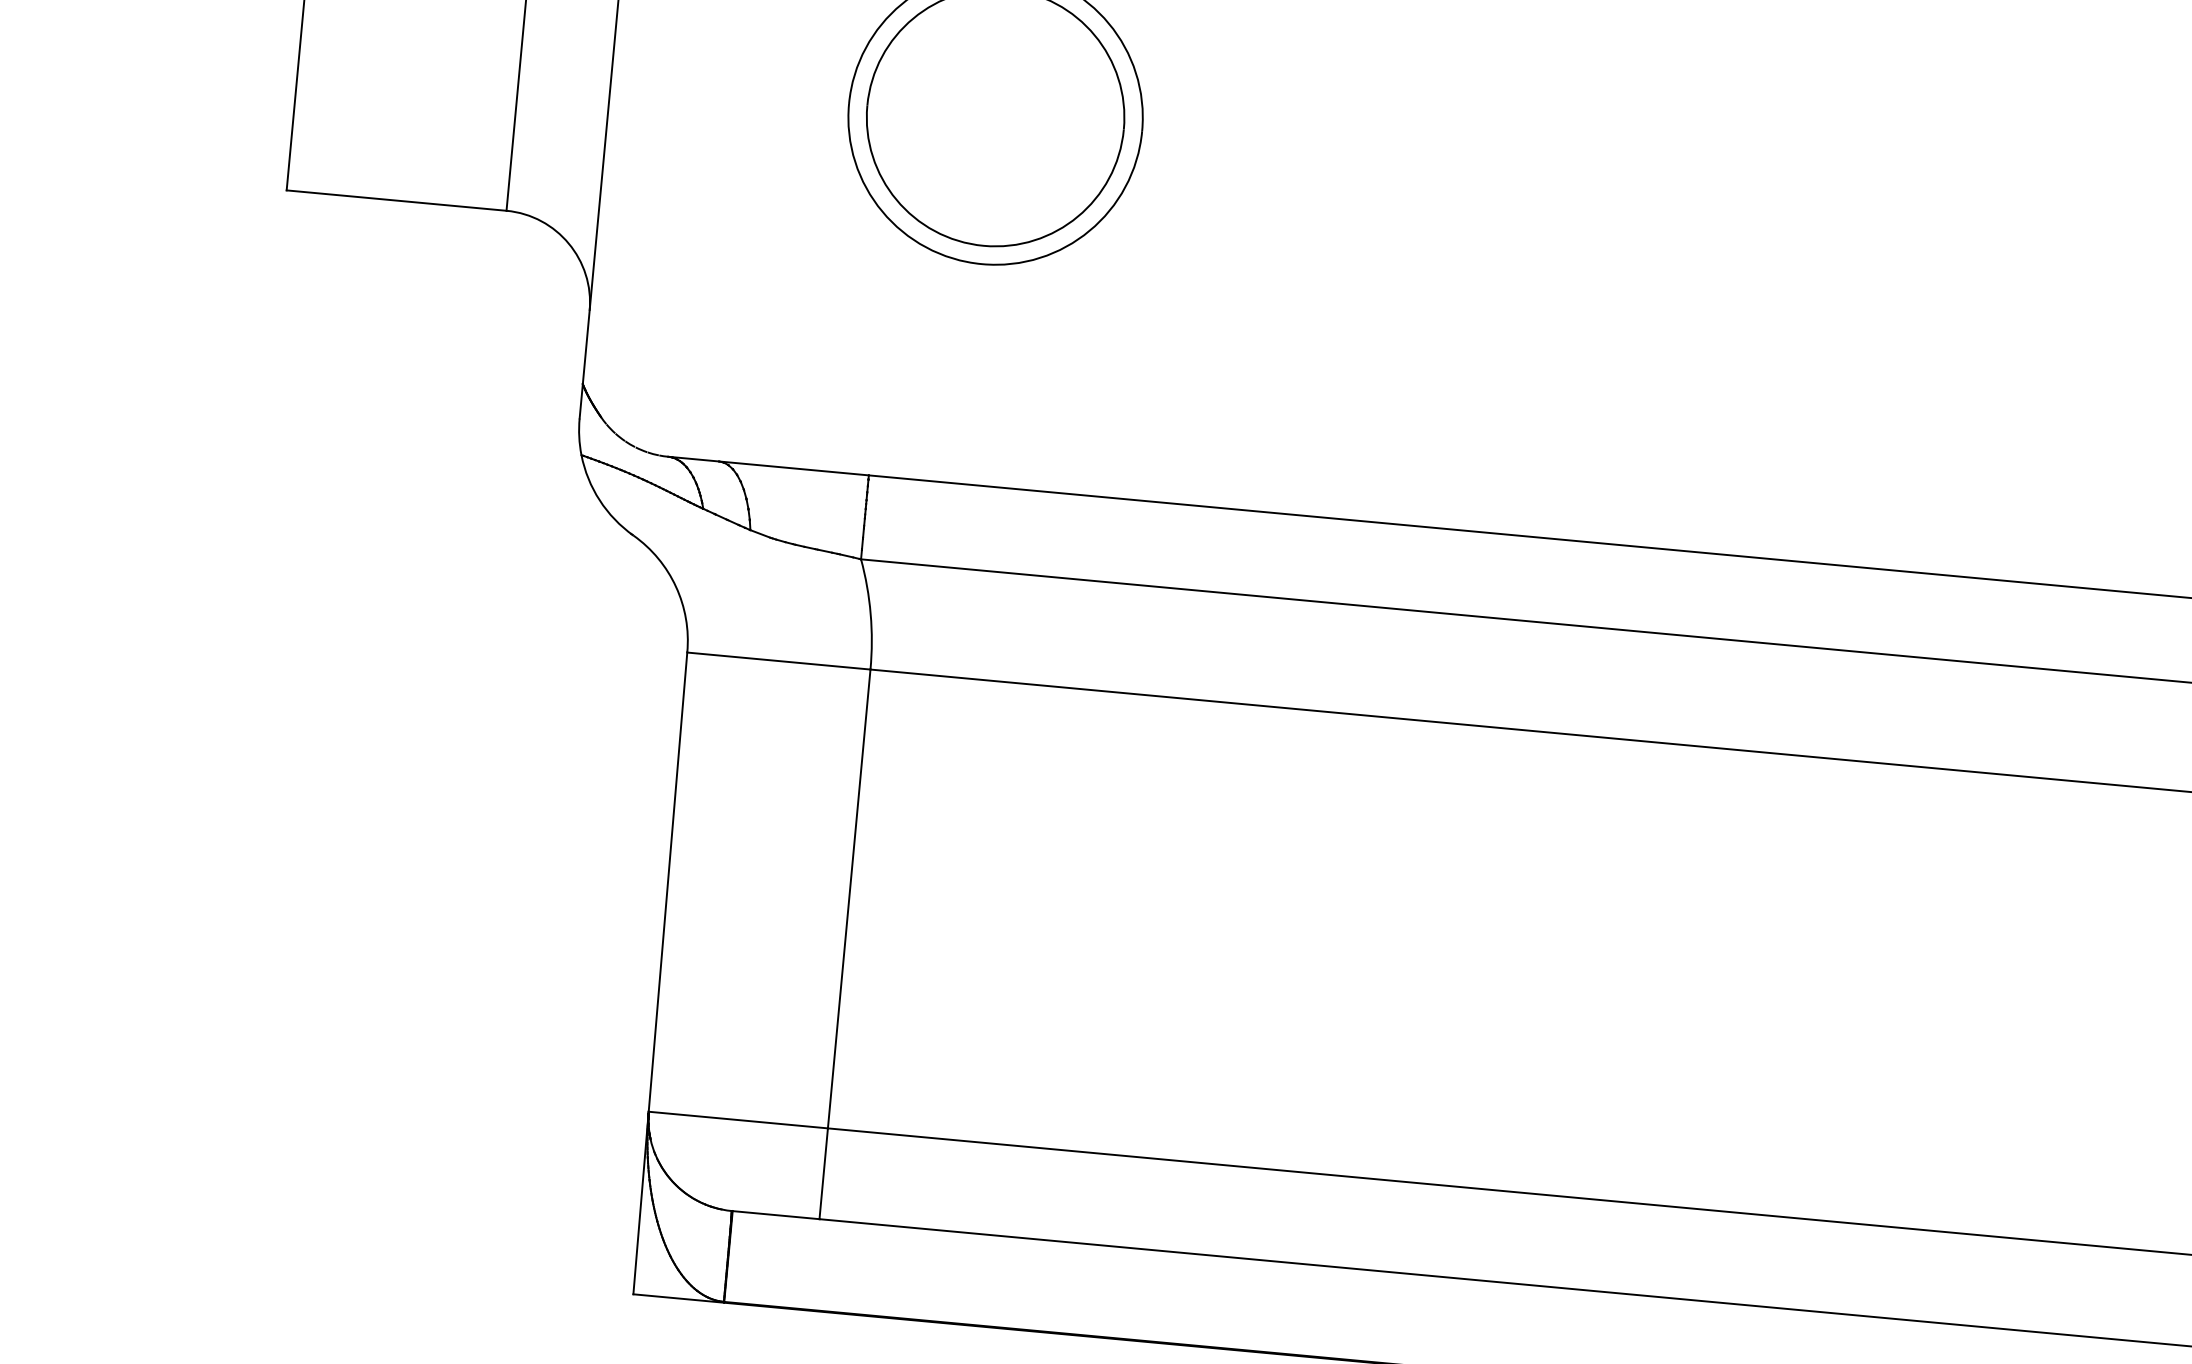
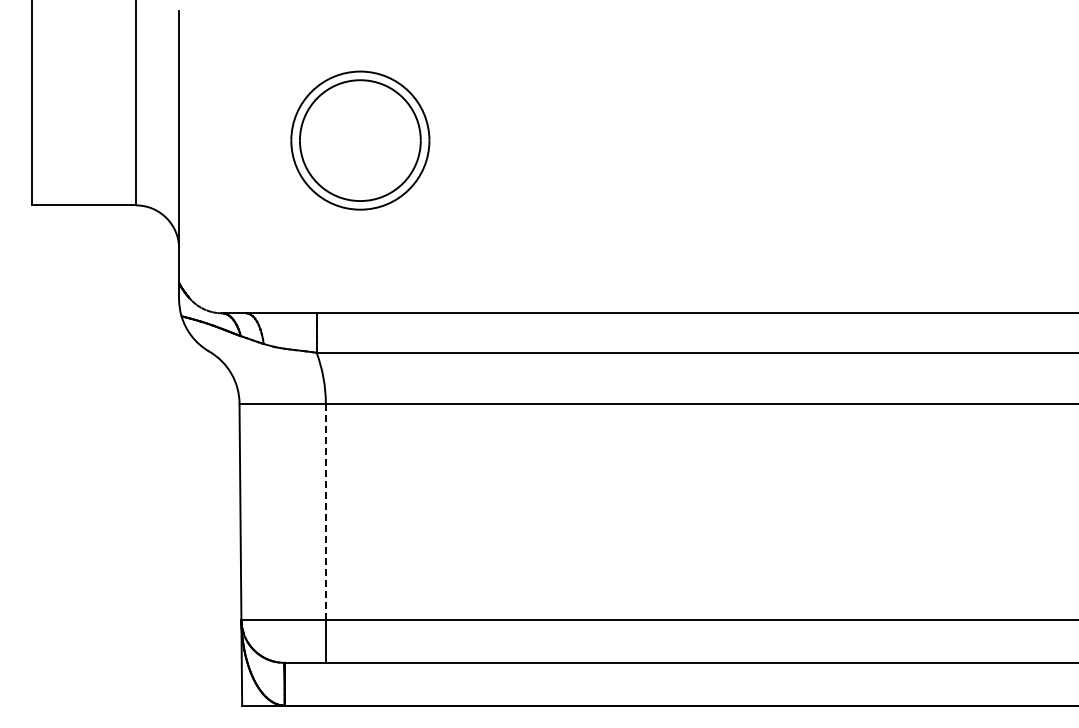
line: (848, 897) -> (325, 511), solid -> dashed

